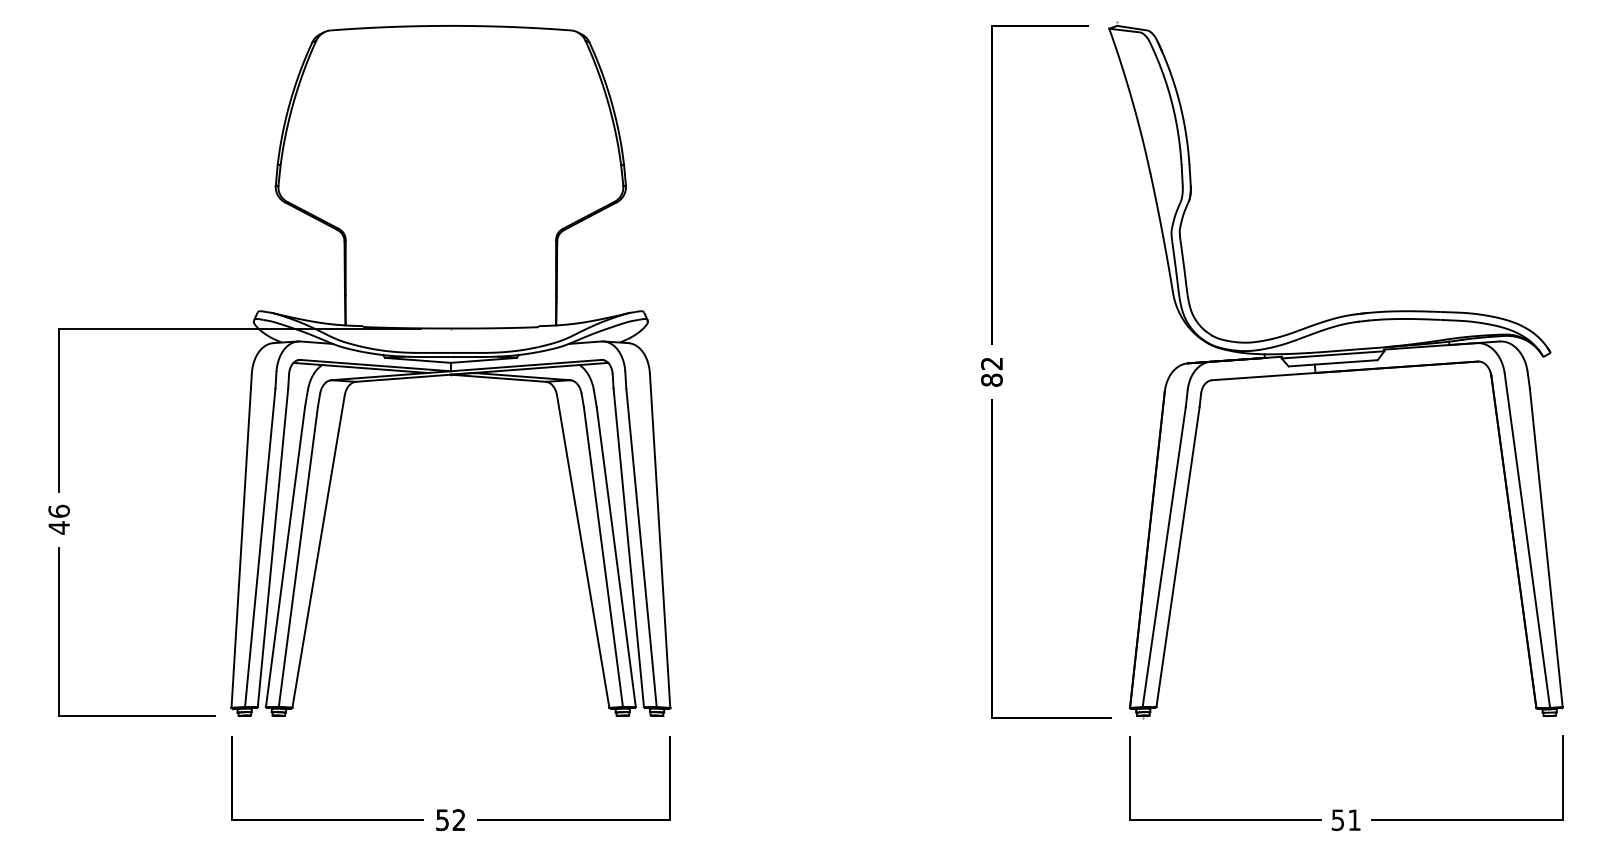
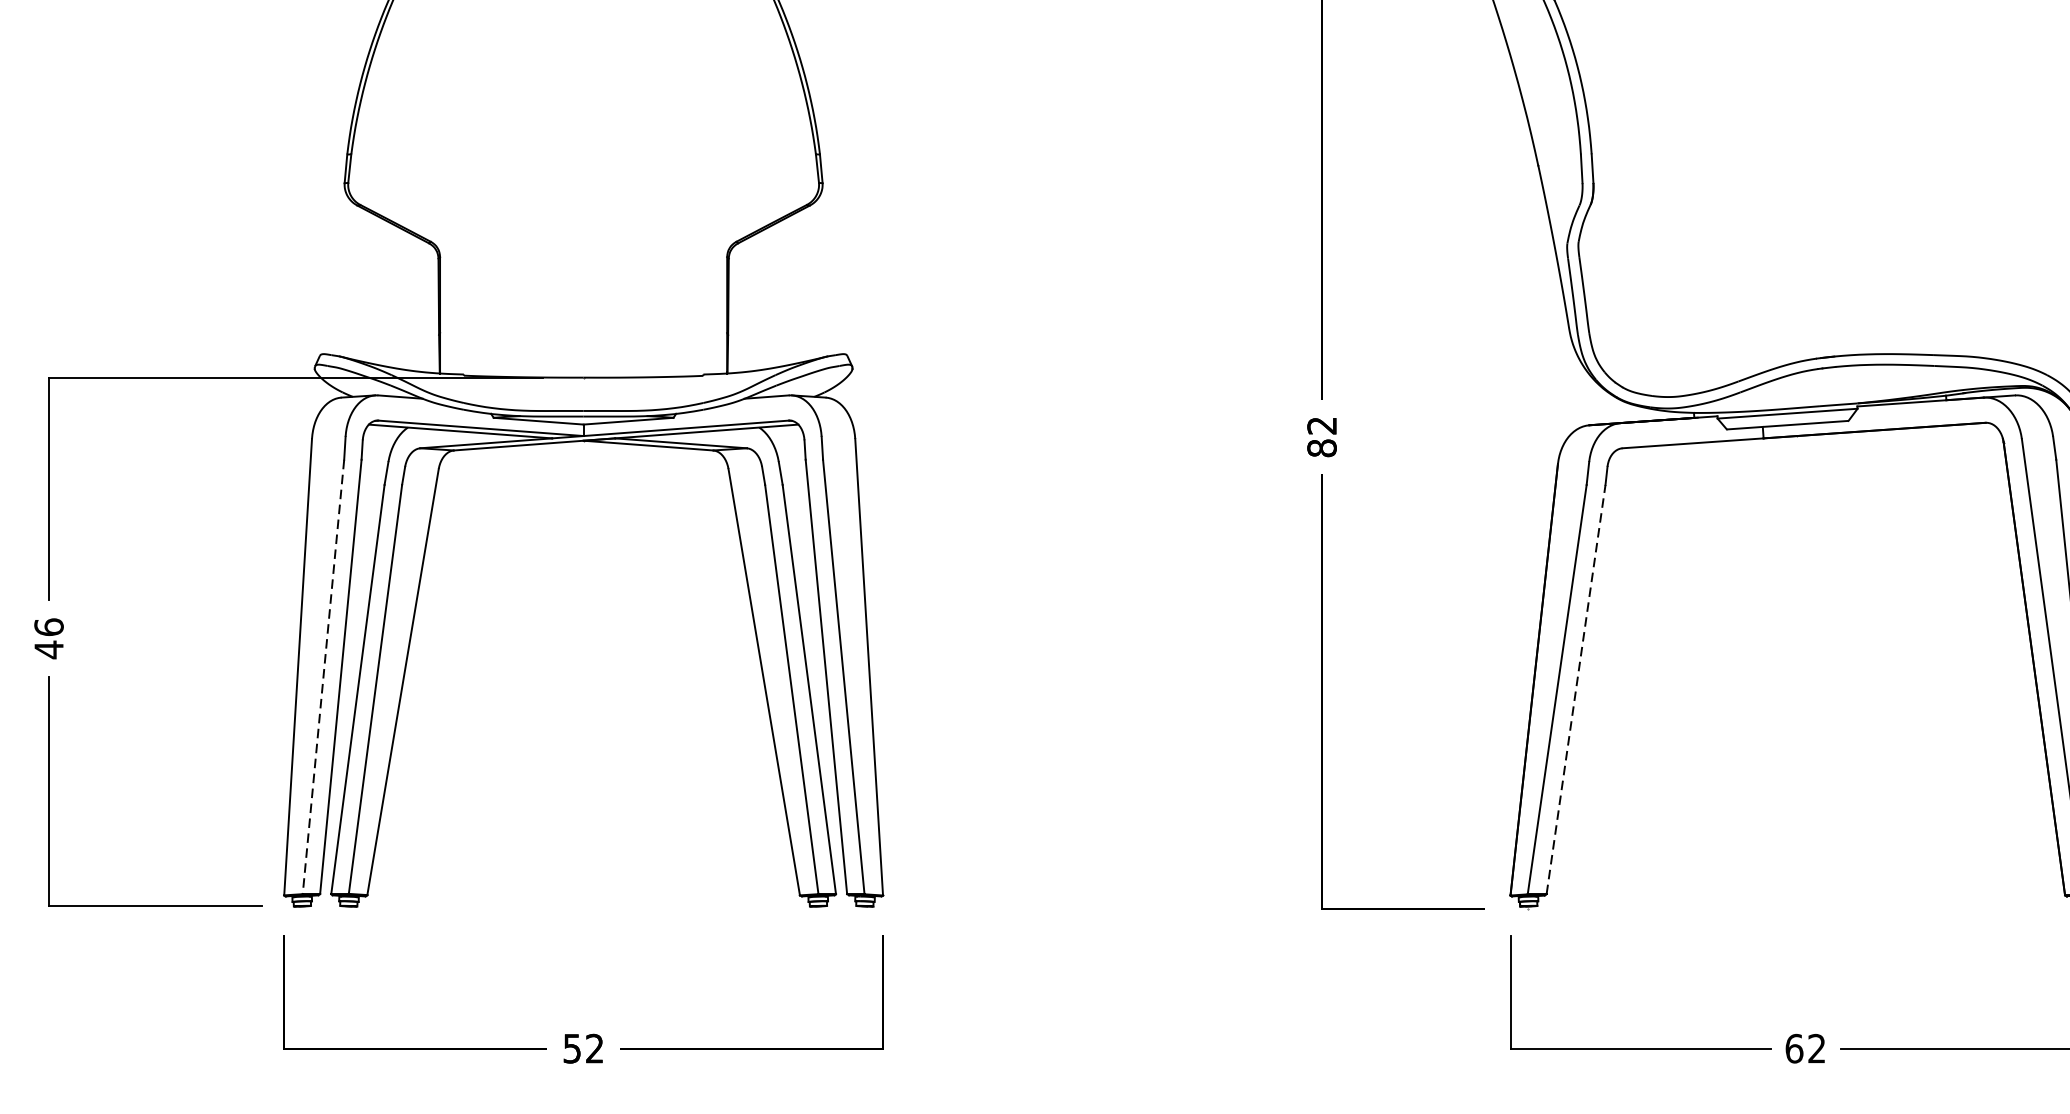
line: (260, 547) -> (323, 676), solid -> dashed
line: (1178, 556) -> (1576, 688), solid -> dashed
text: (1345, 820) -> (1804, 1049), 51 -> 62

